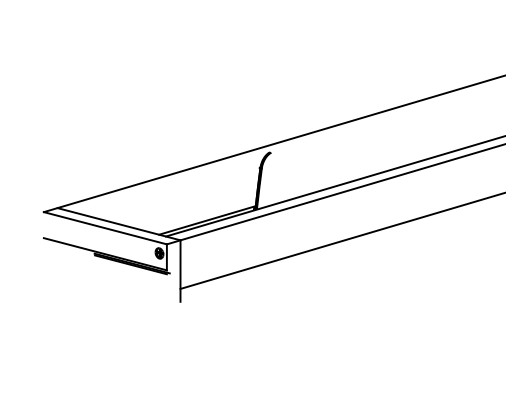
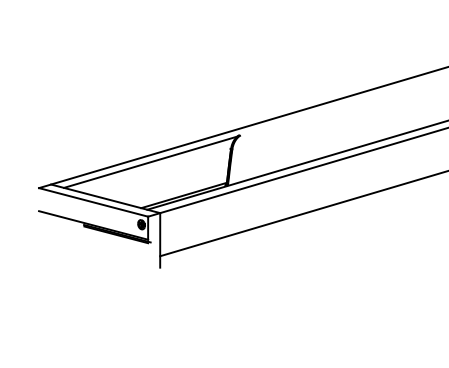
line: (169, 182) -> (150, 161), added

